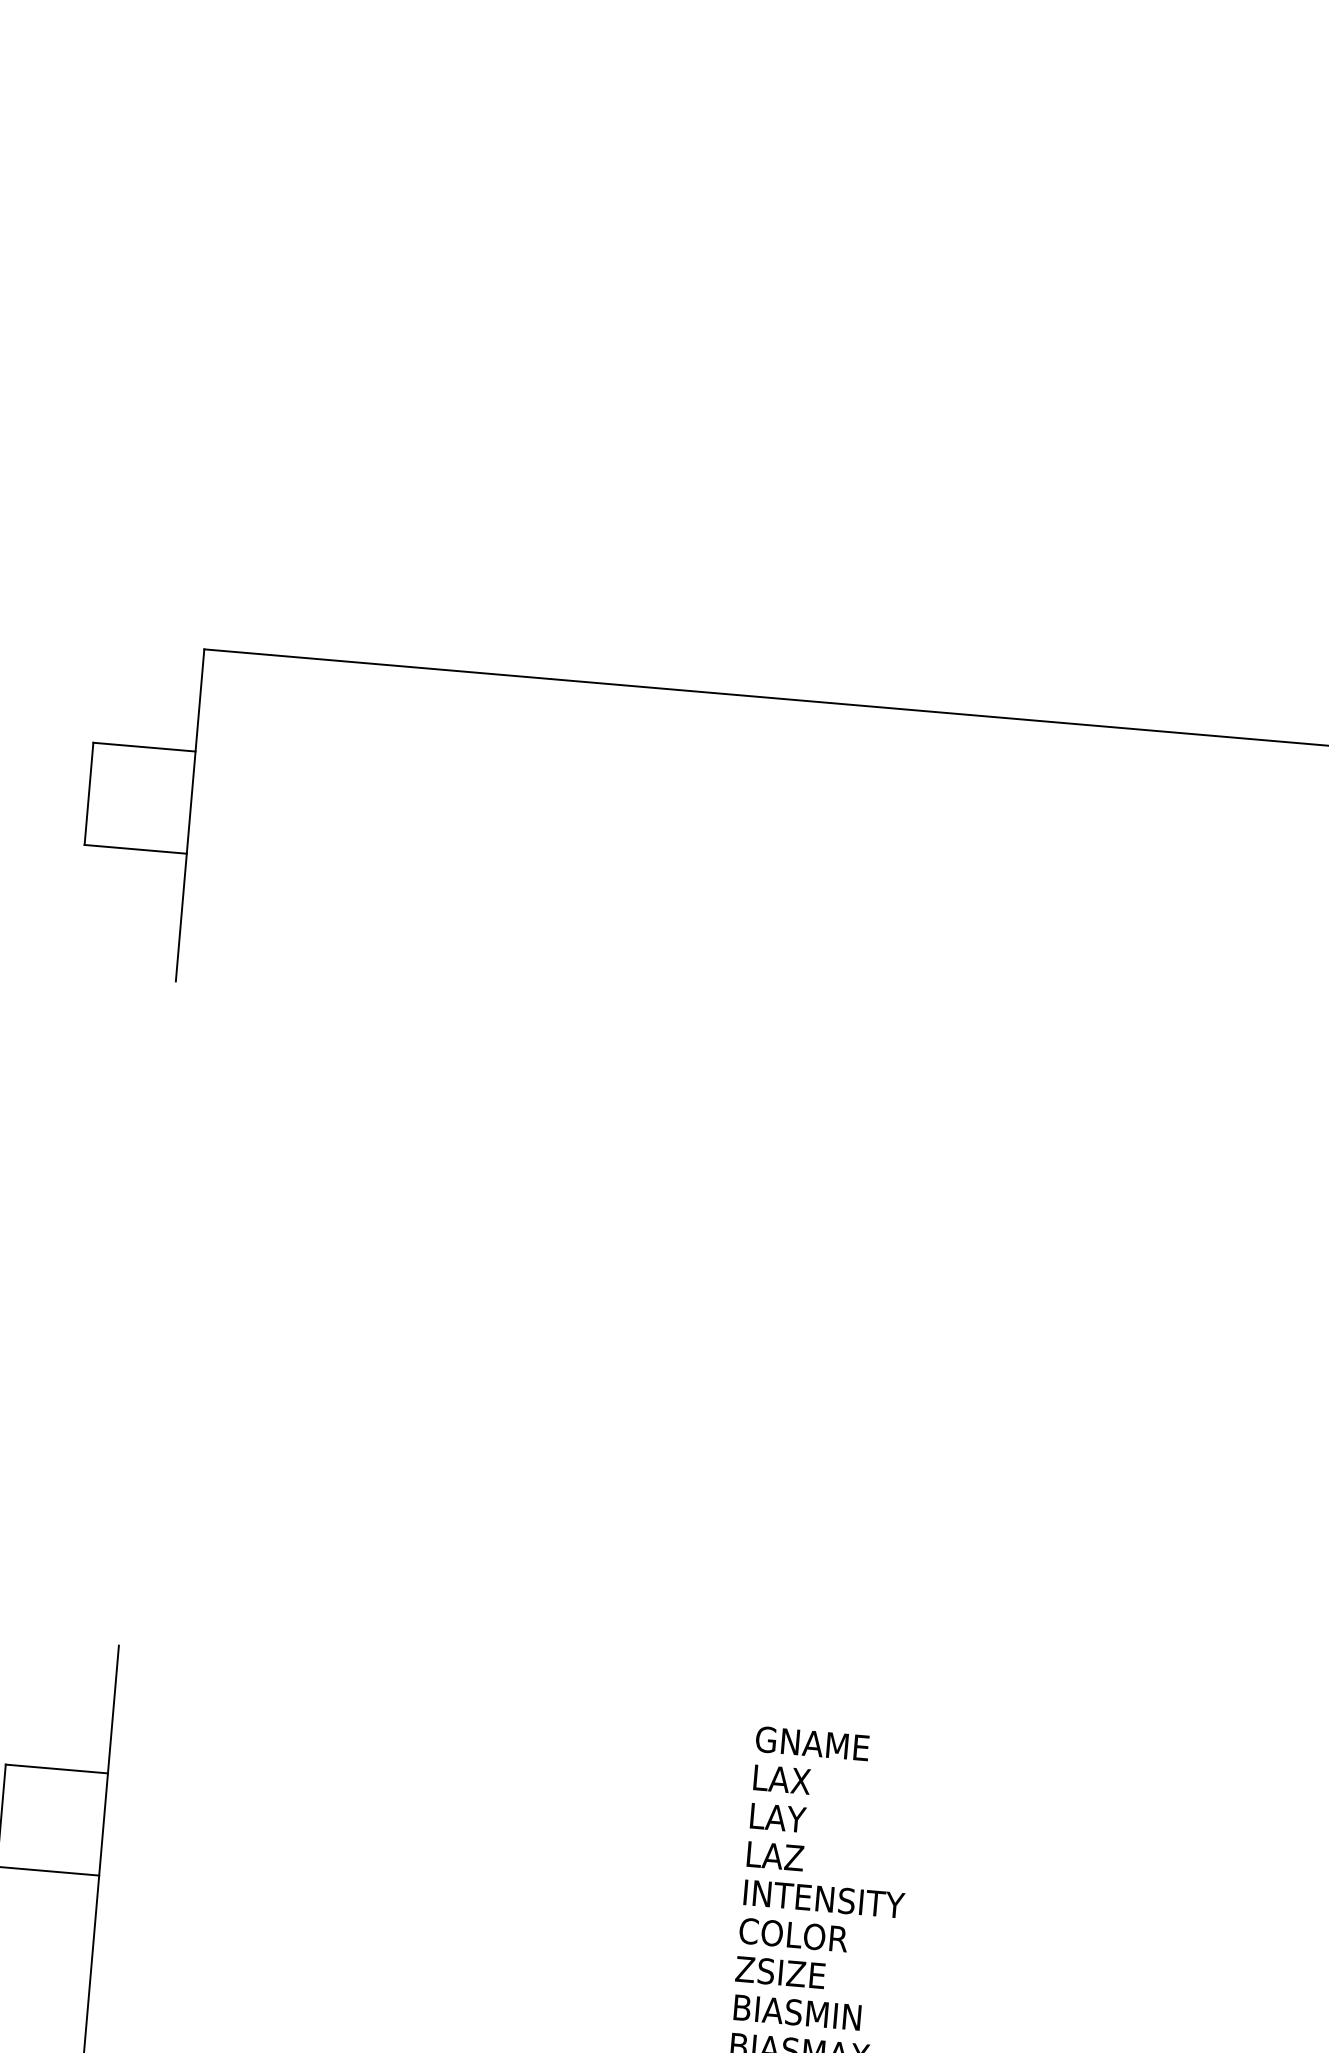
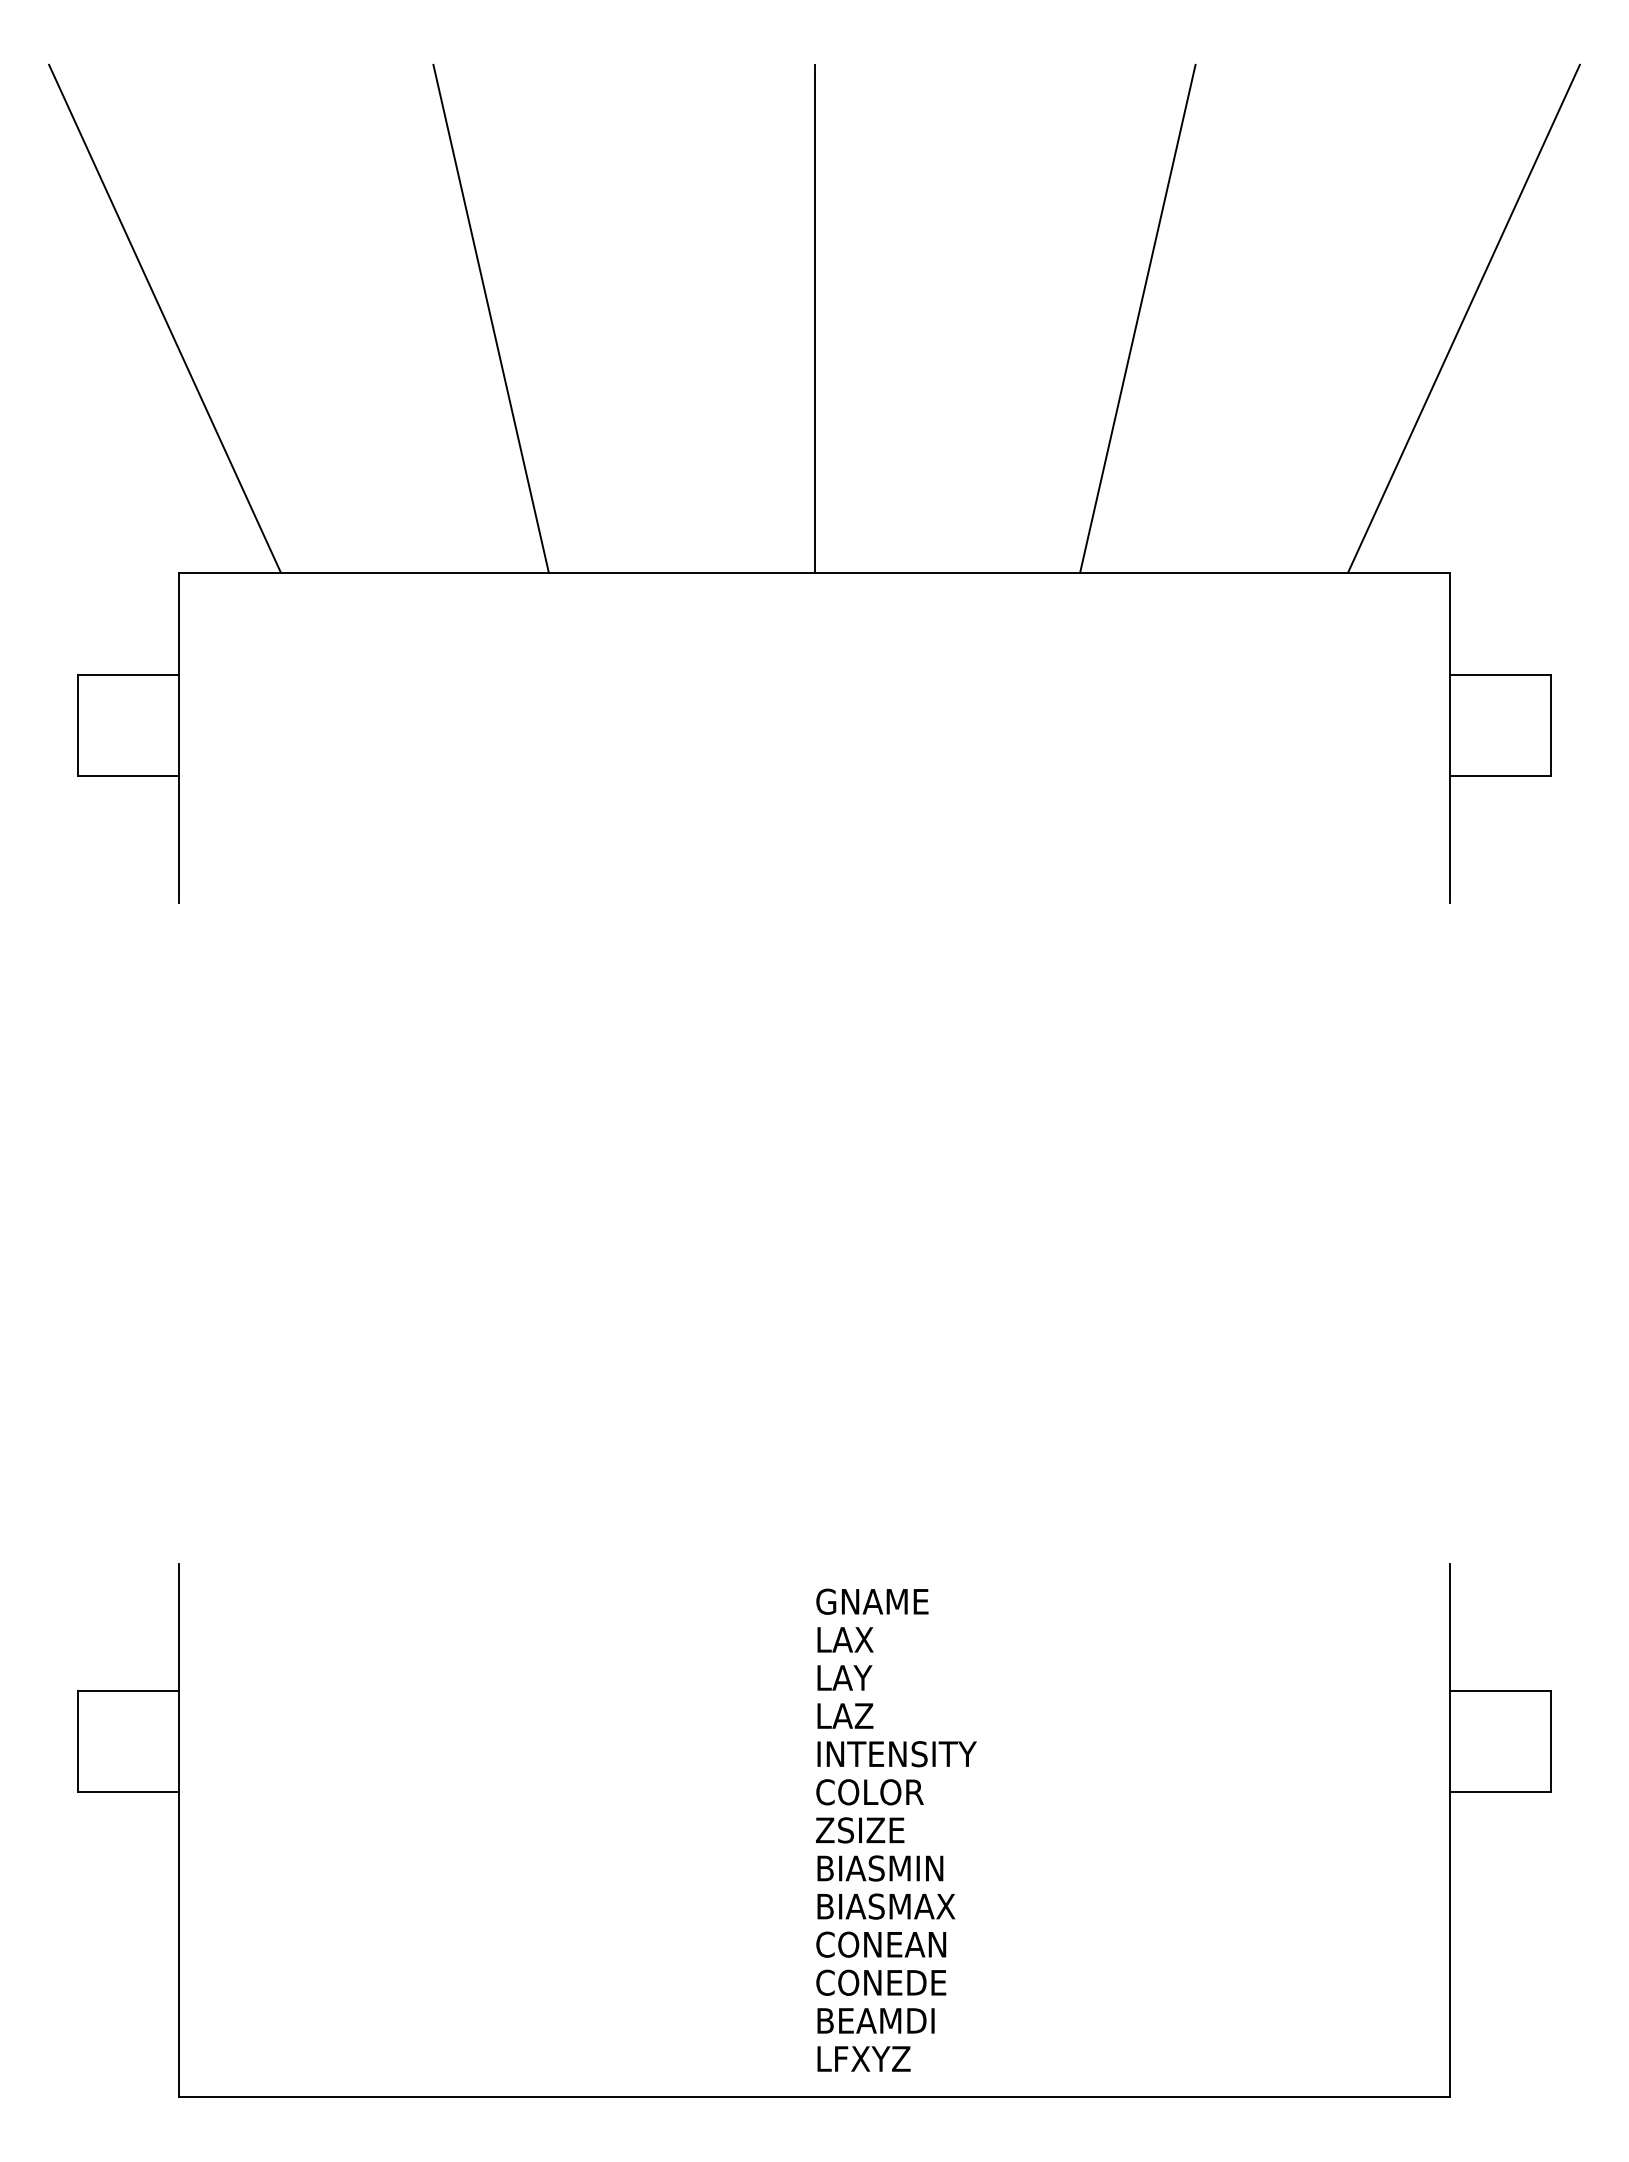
line: (212, 392) -> (165, 318), added
line: (539, 420) -> (490, 318), added
line: (864, 448) -> (814, 318), added
line: (1189, 476) -> (1137, 318), added

